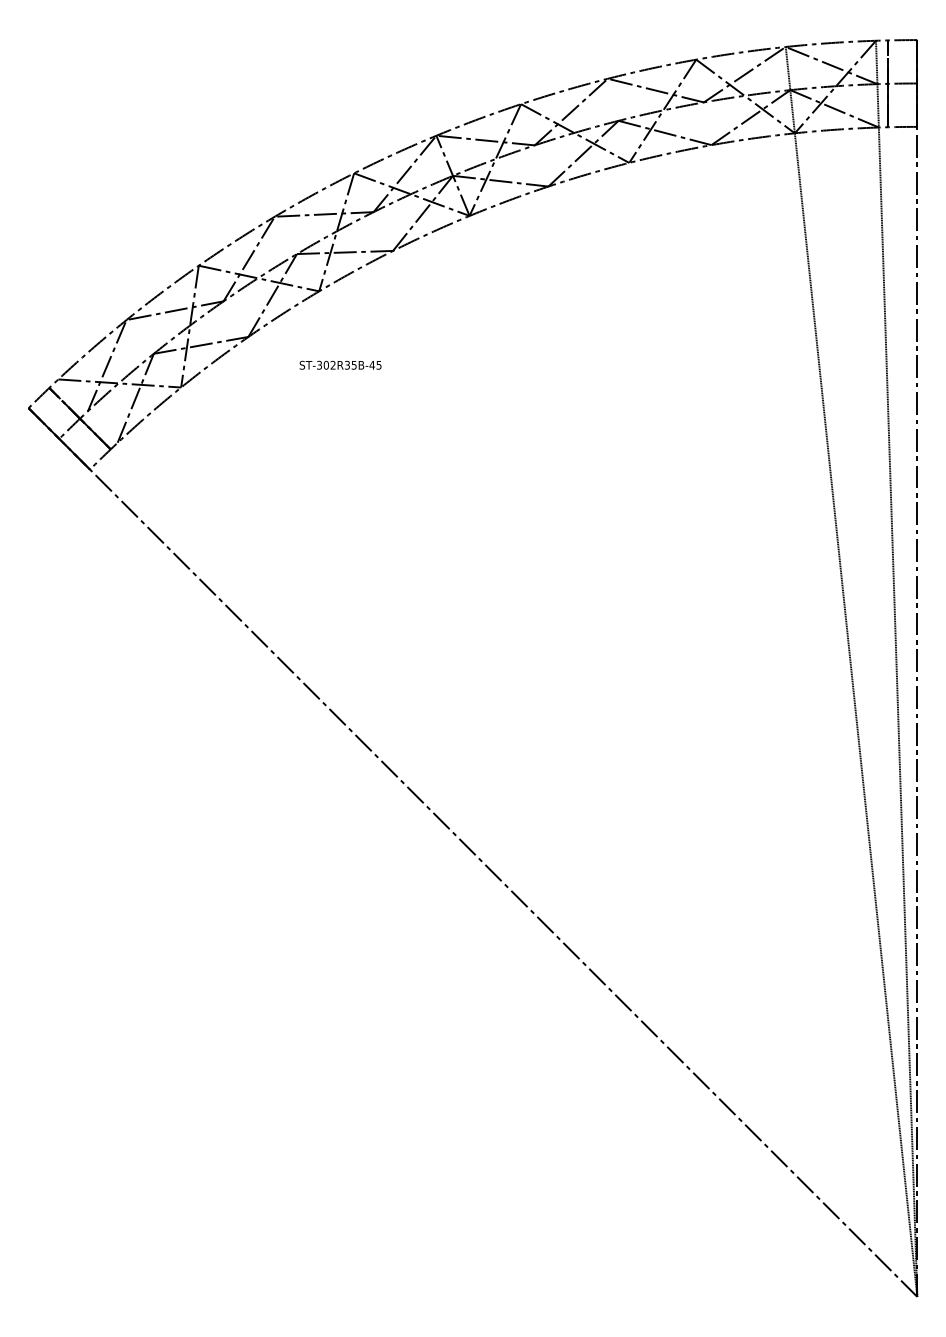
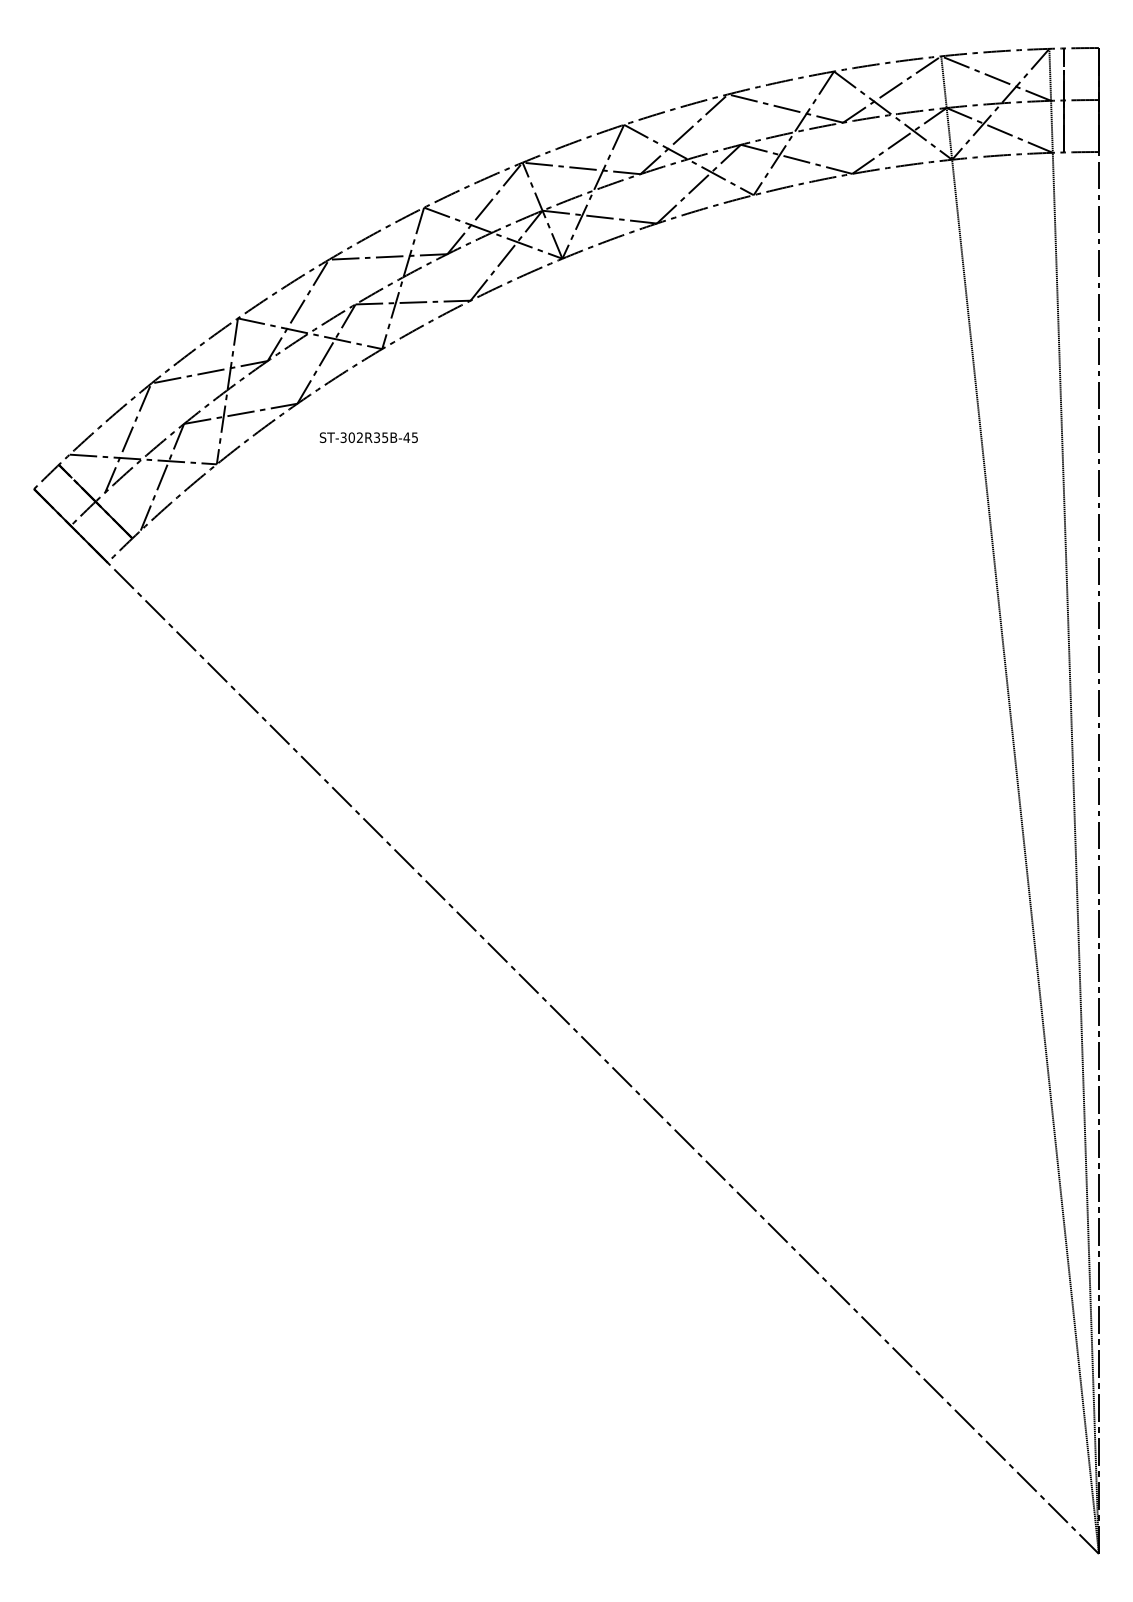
text: (340, 365) -> (368, 437), moved

